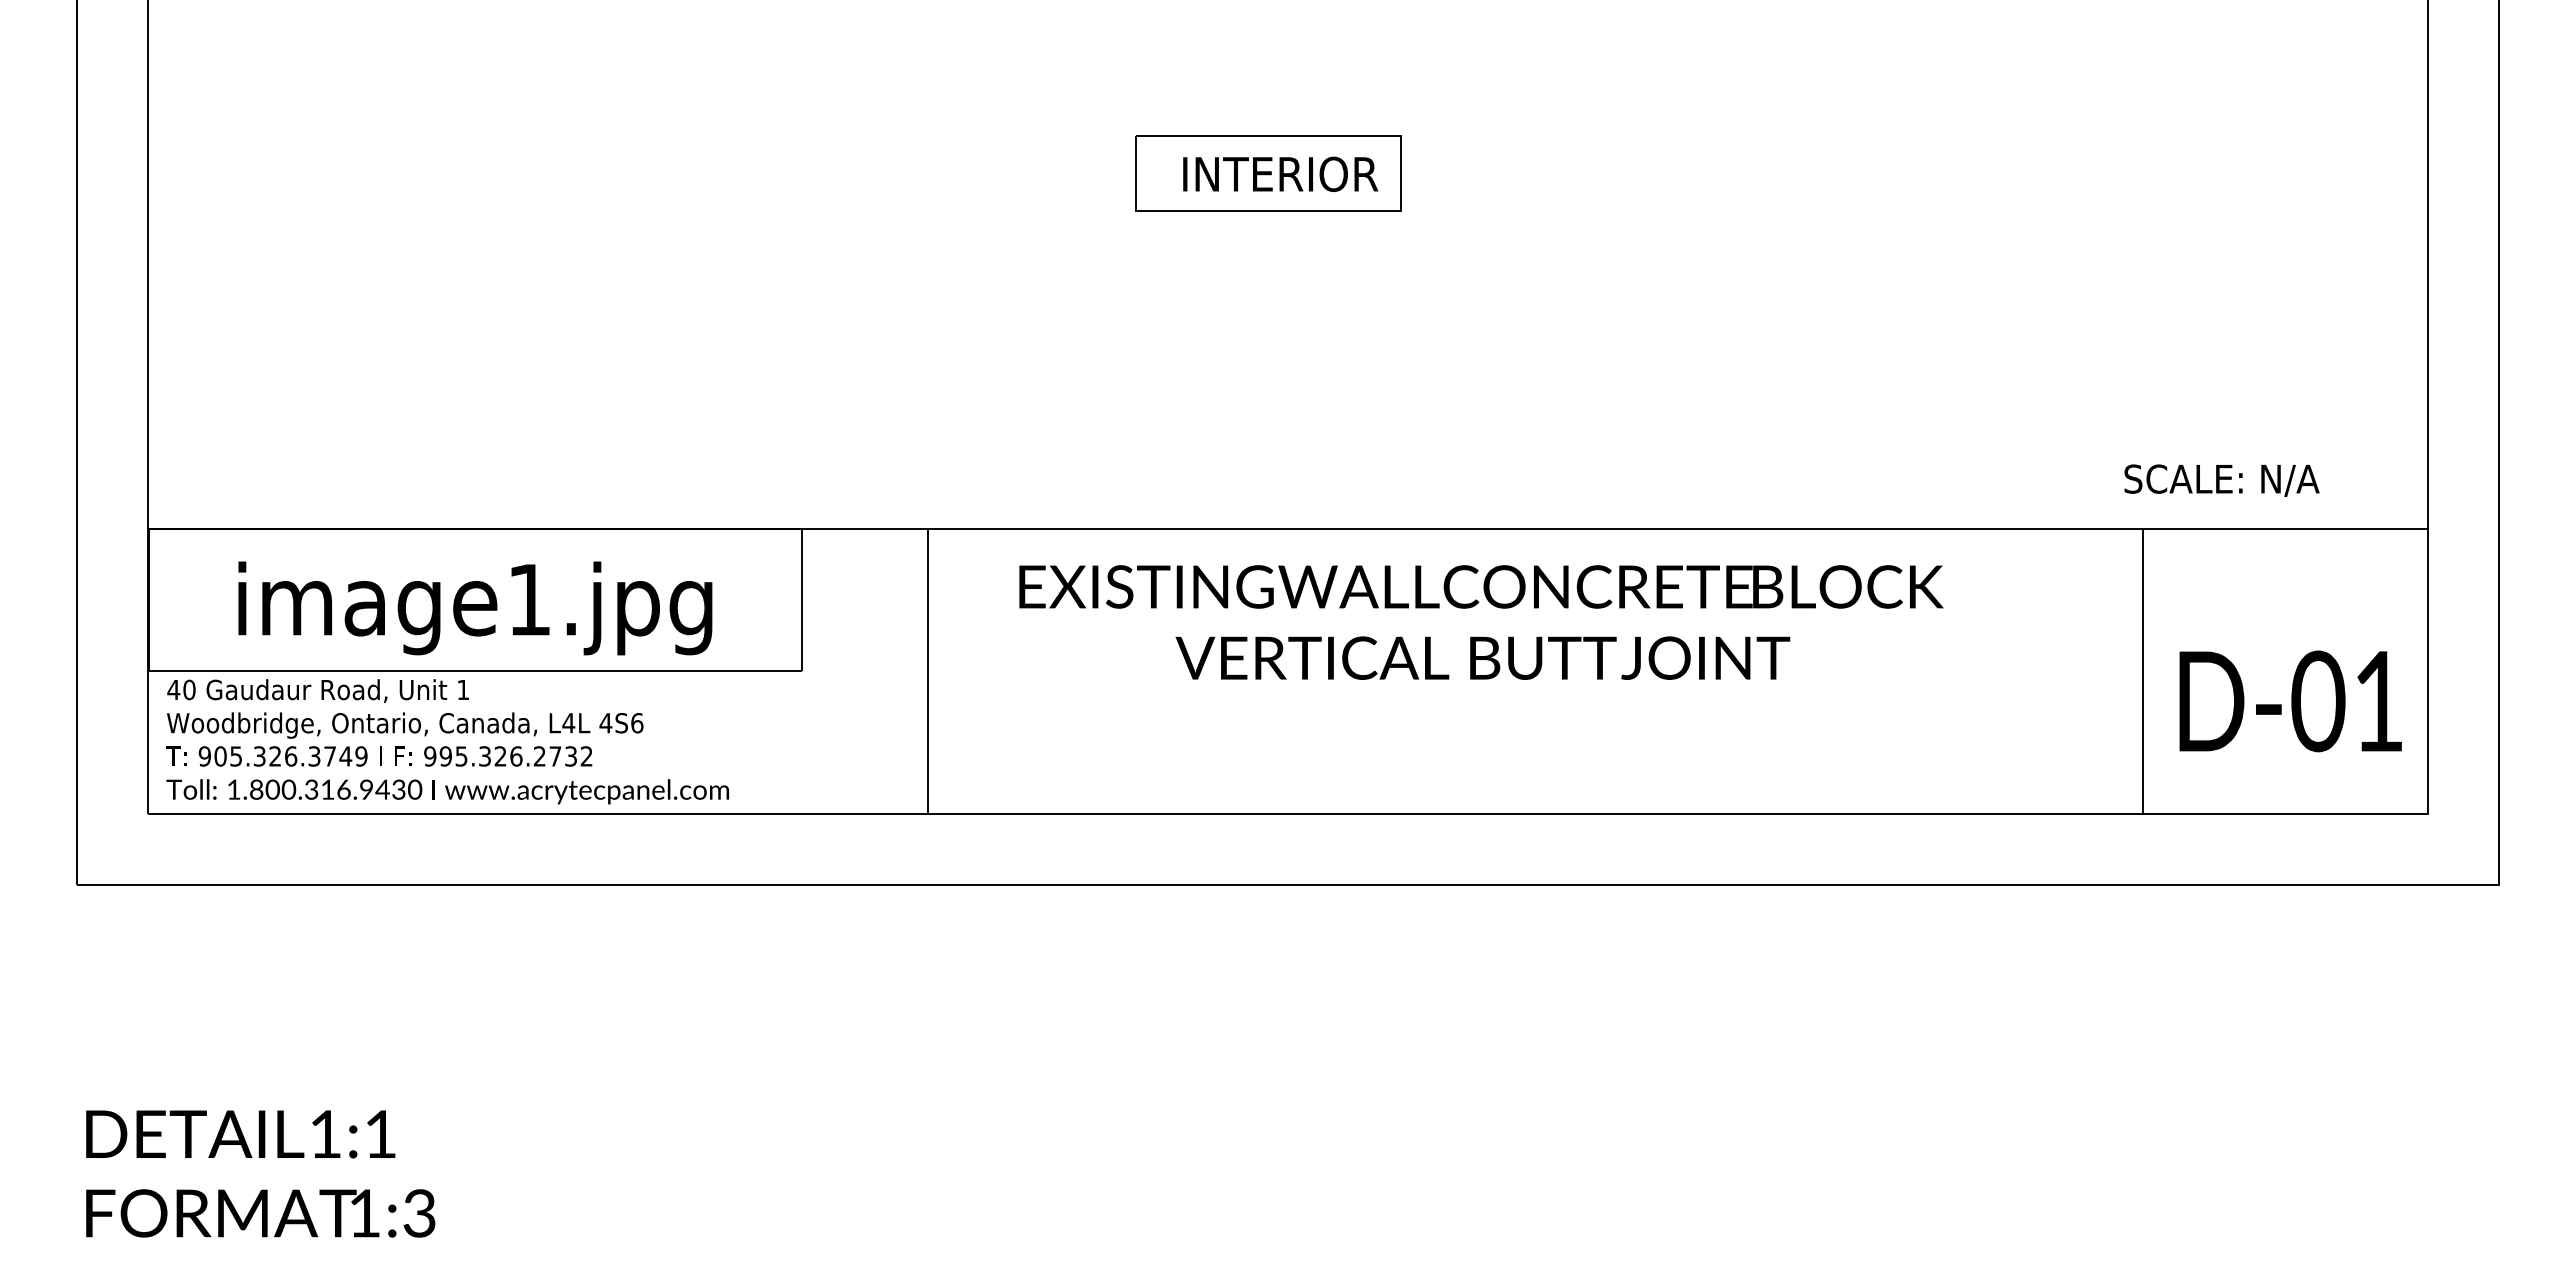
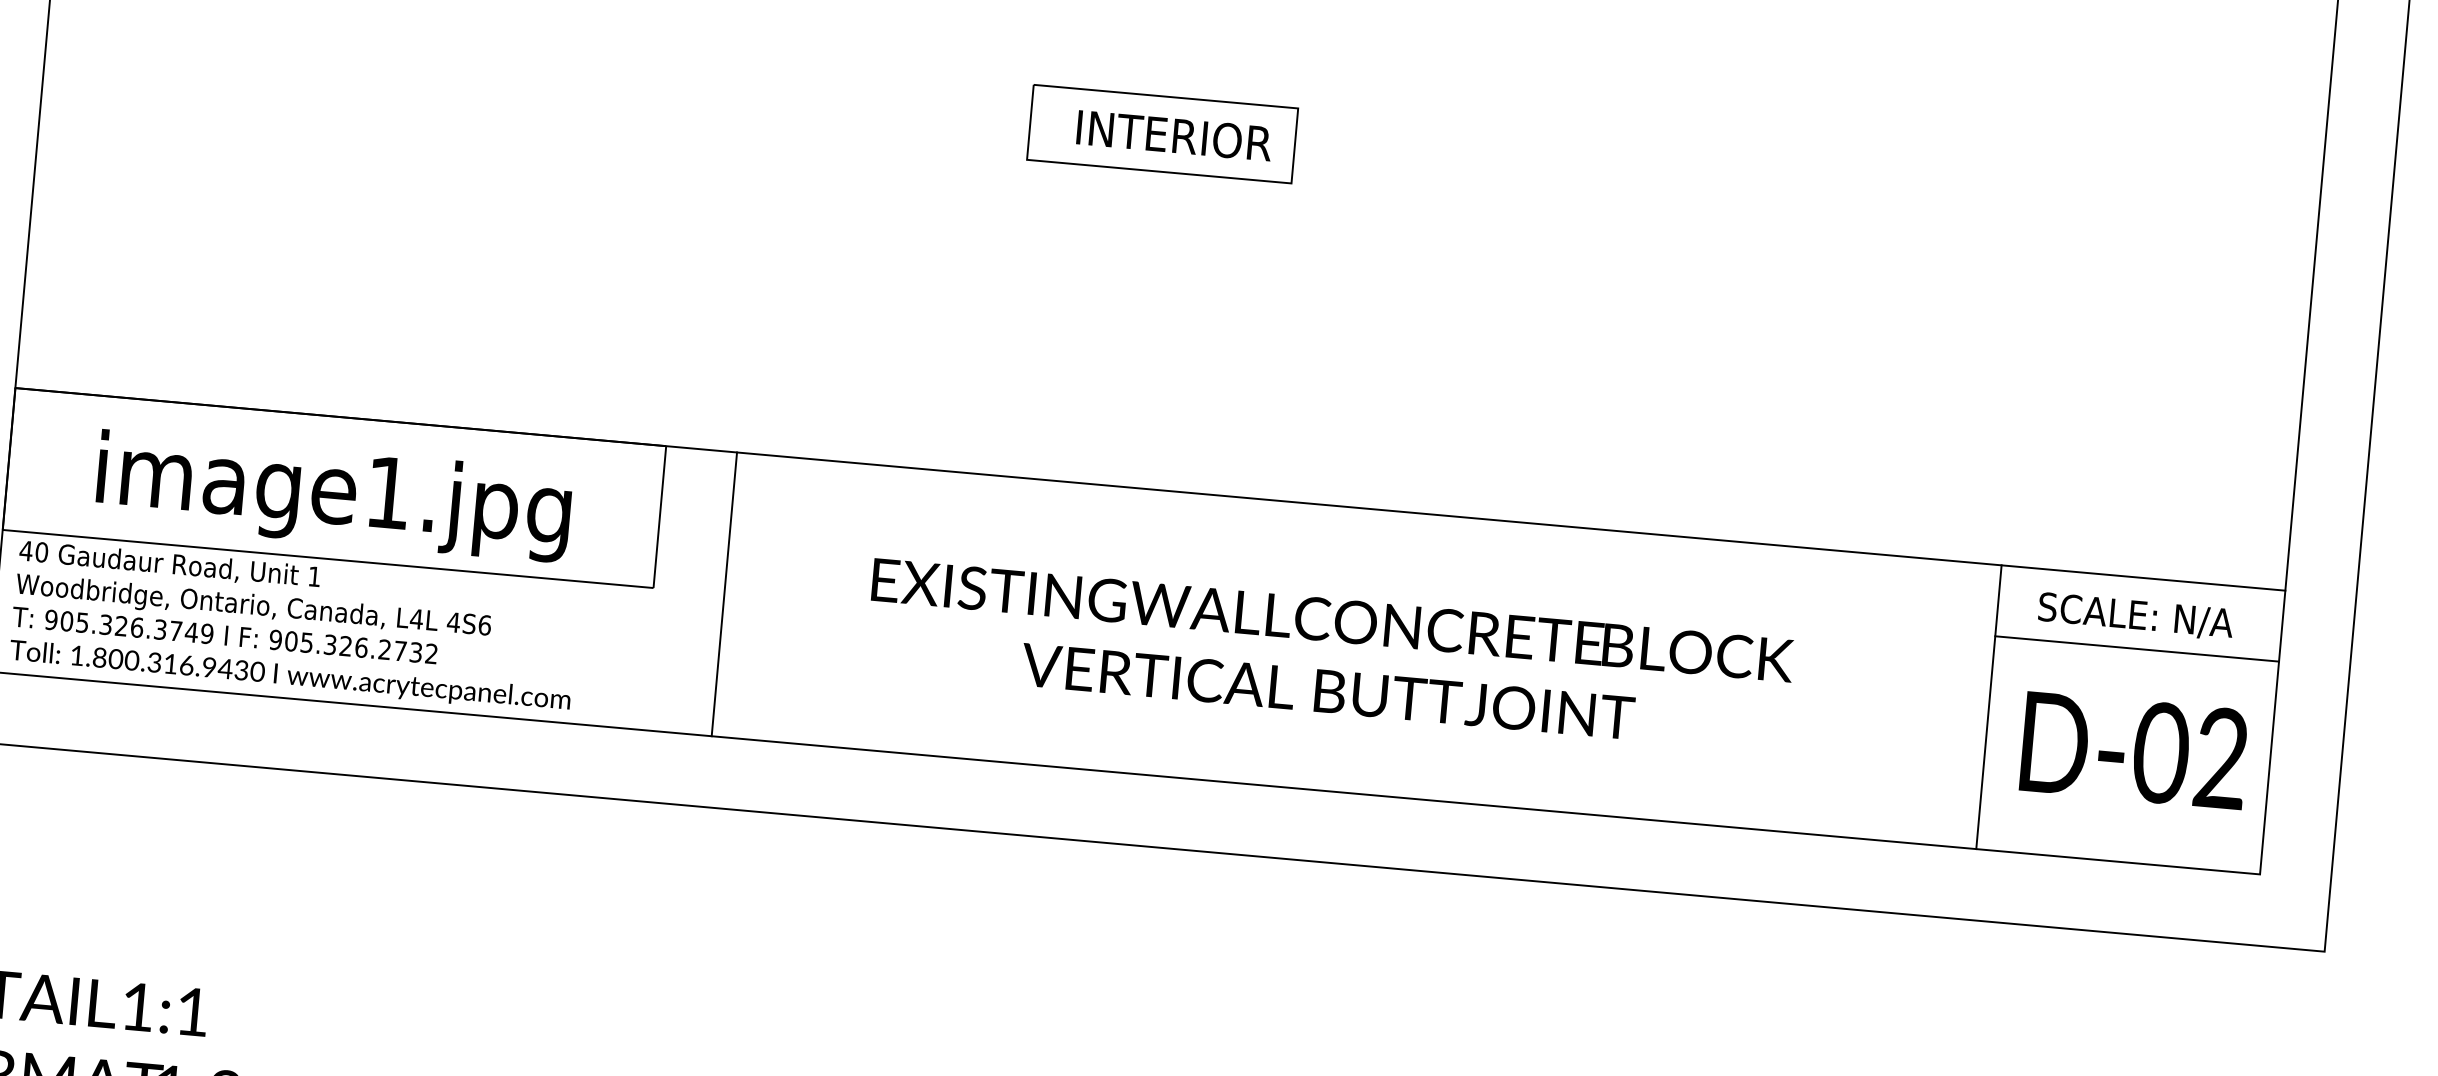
text: (2221, 480) -> (2135, 616), moved
line: (2284, 599) -> (2136, 648), added
text: (1481, 622) -> (1329, 655), moved
line: (928, 670) -> (724, 593), moved
text: (2378, 700) -> (2221, 757), D-01 -> D-02
text: (445, 756) -> (290, 641), 995.326.2732 -> 905.326.2732

